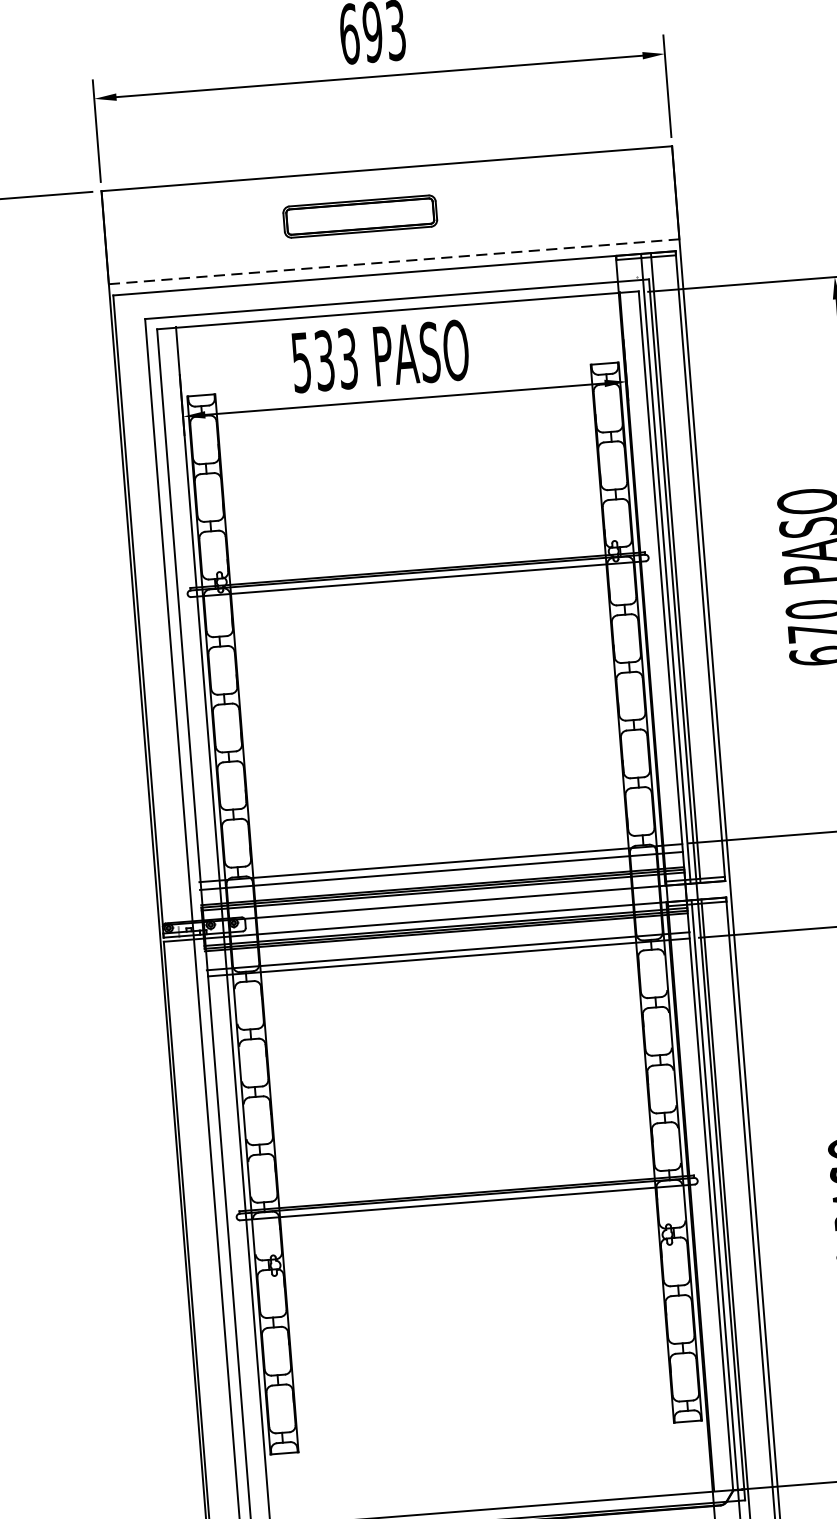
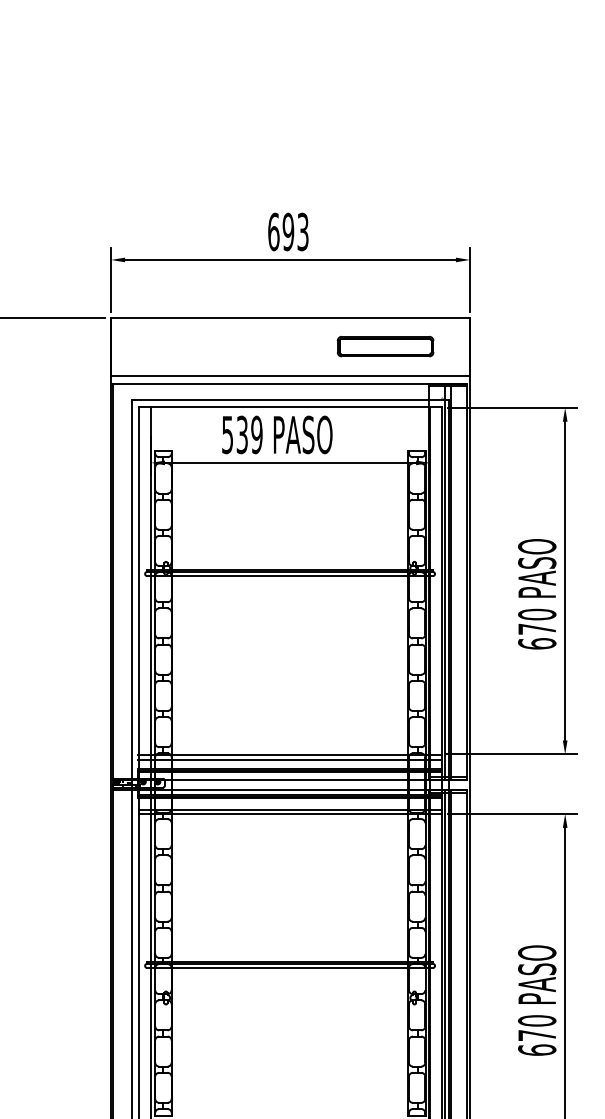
part: (360, 216) -> (385, 346), moved
line: (395, 261) -> (291, 376), dashed -> solid
text: (347, 358) -> (256, 434), 533 -> 539

